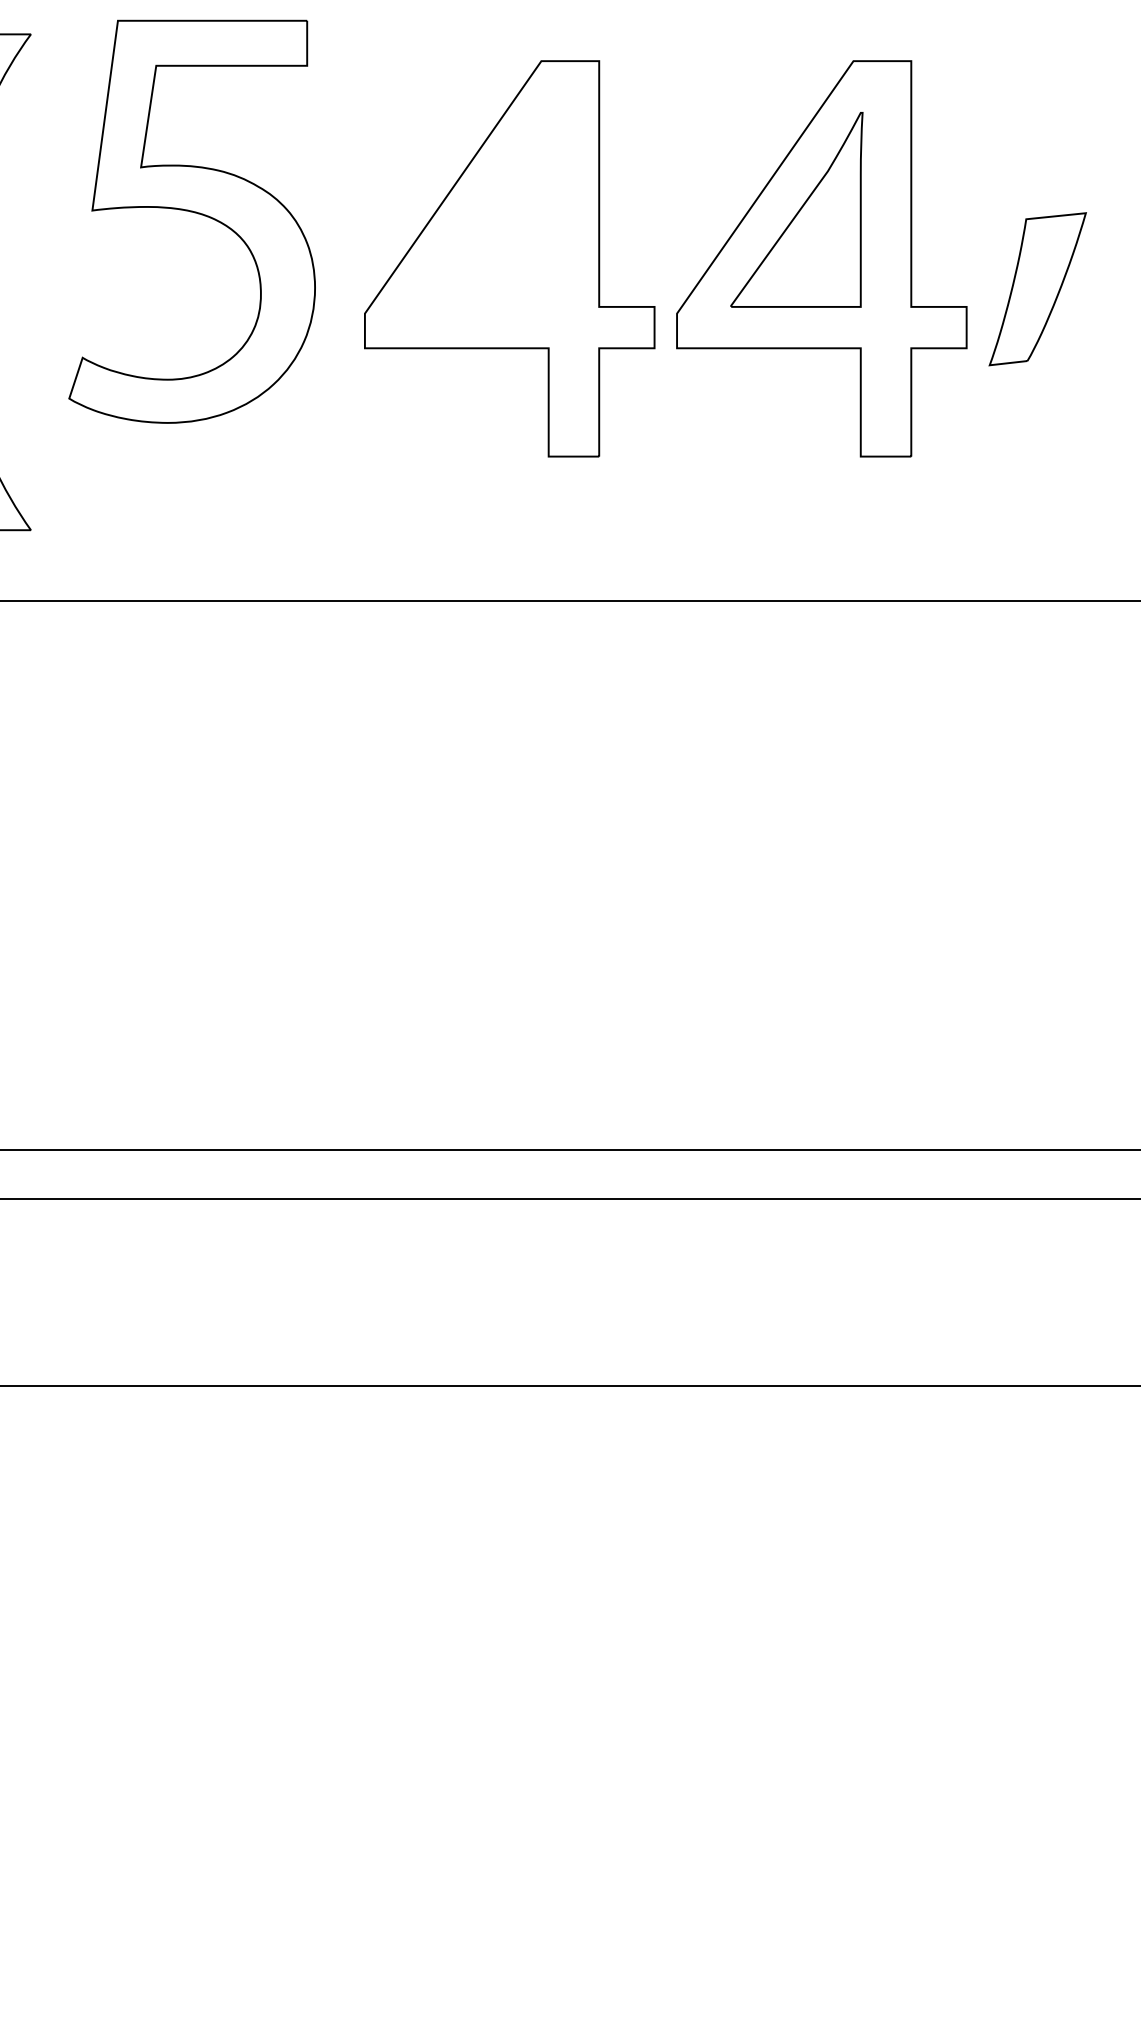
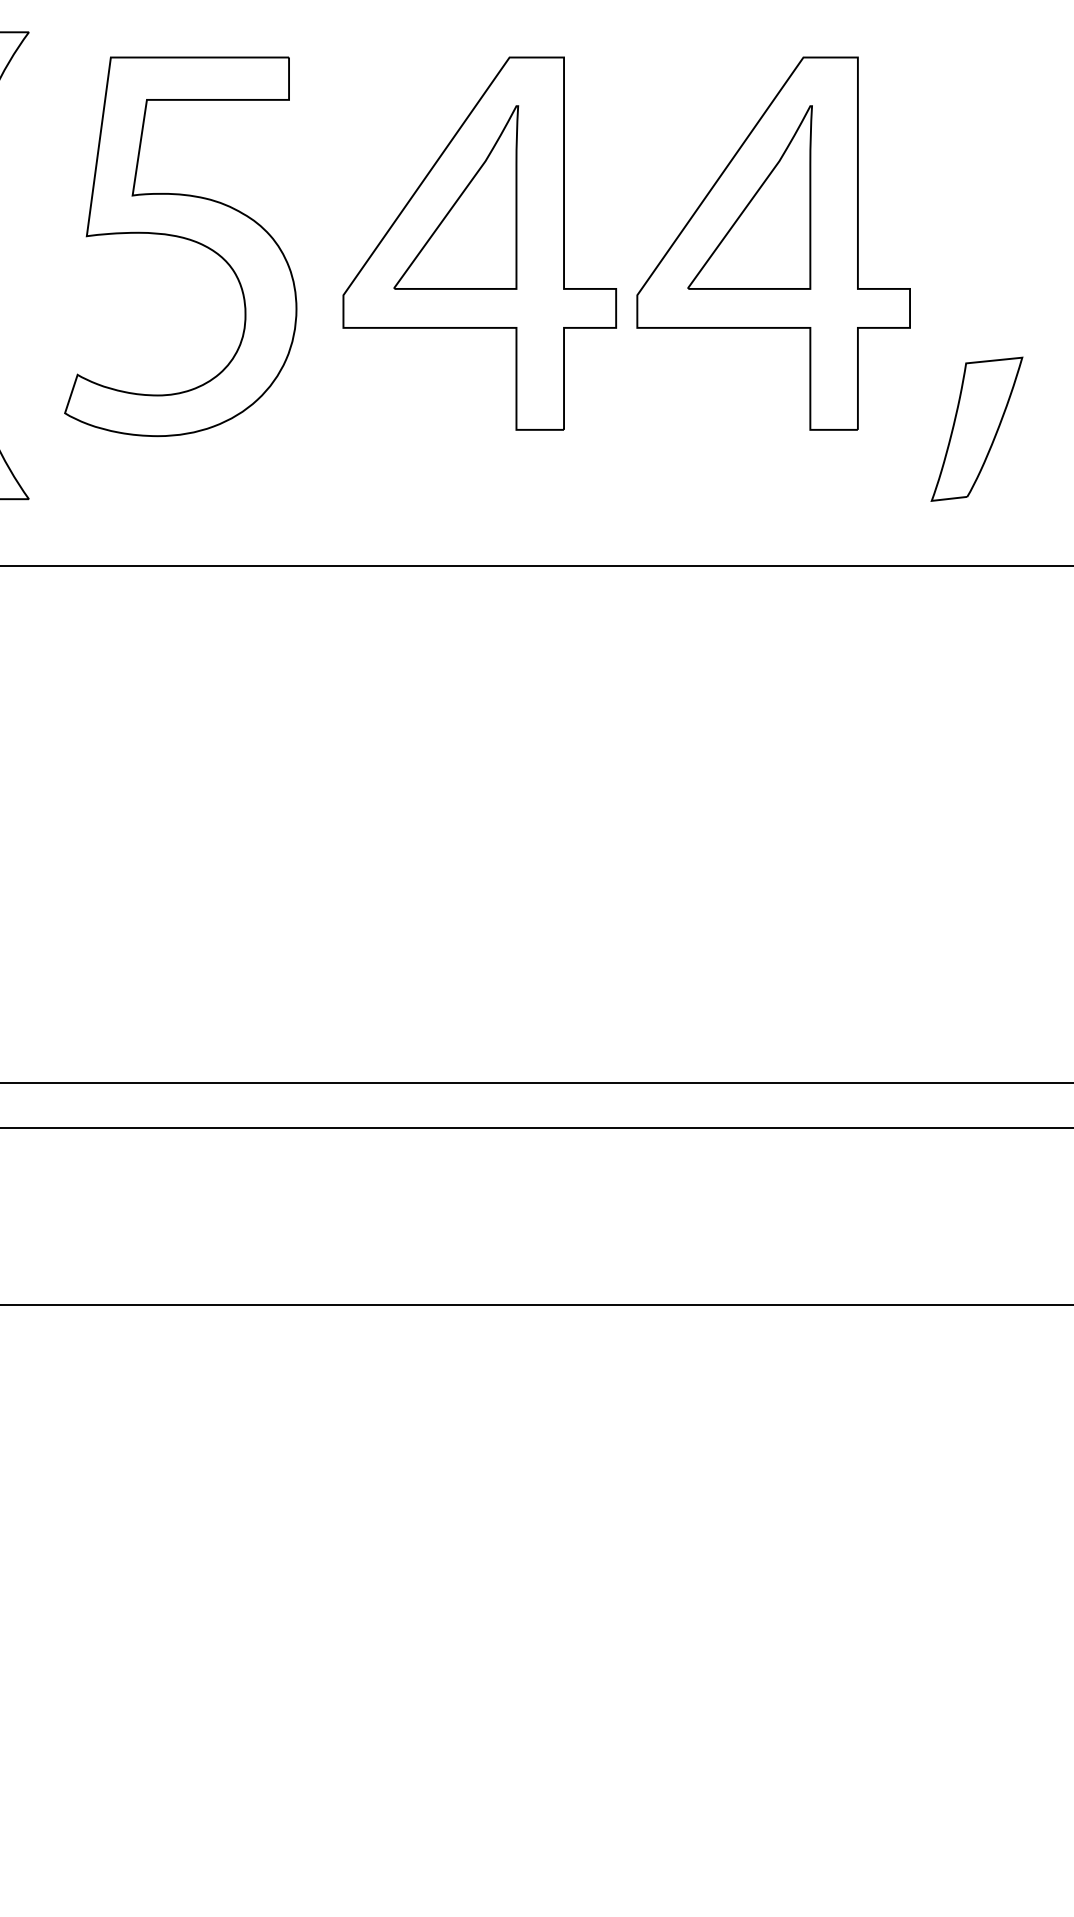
part: (485, 209) -> (456, 197), added
part: (191, 213) -> (180, 238), moved
part: (1037, 288) -> (976, 428), moved

